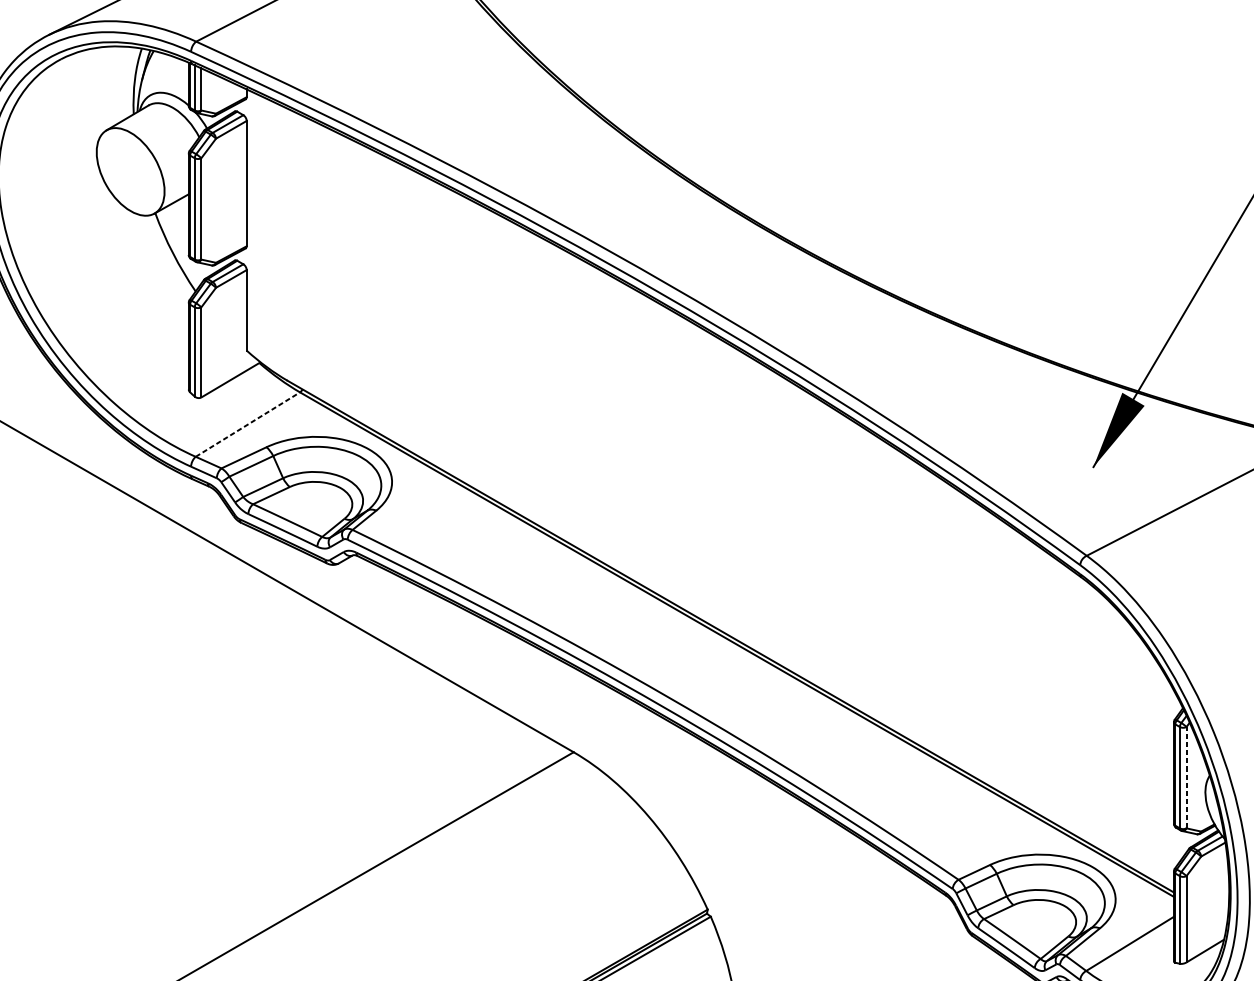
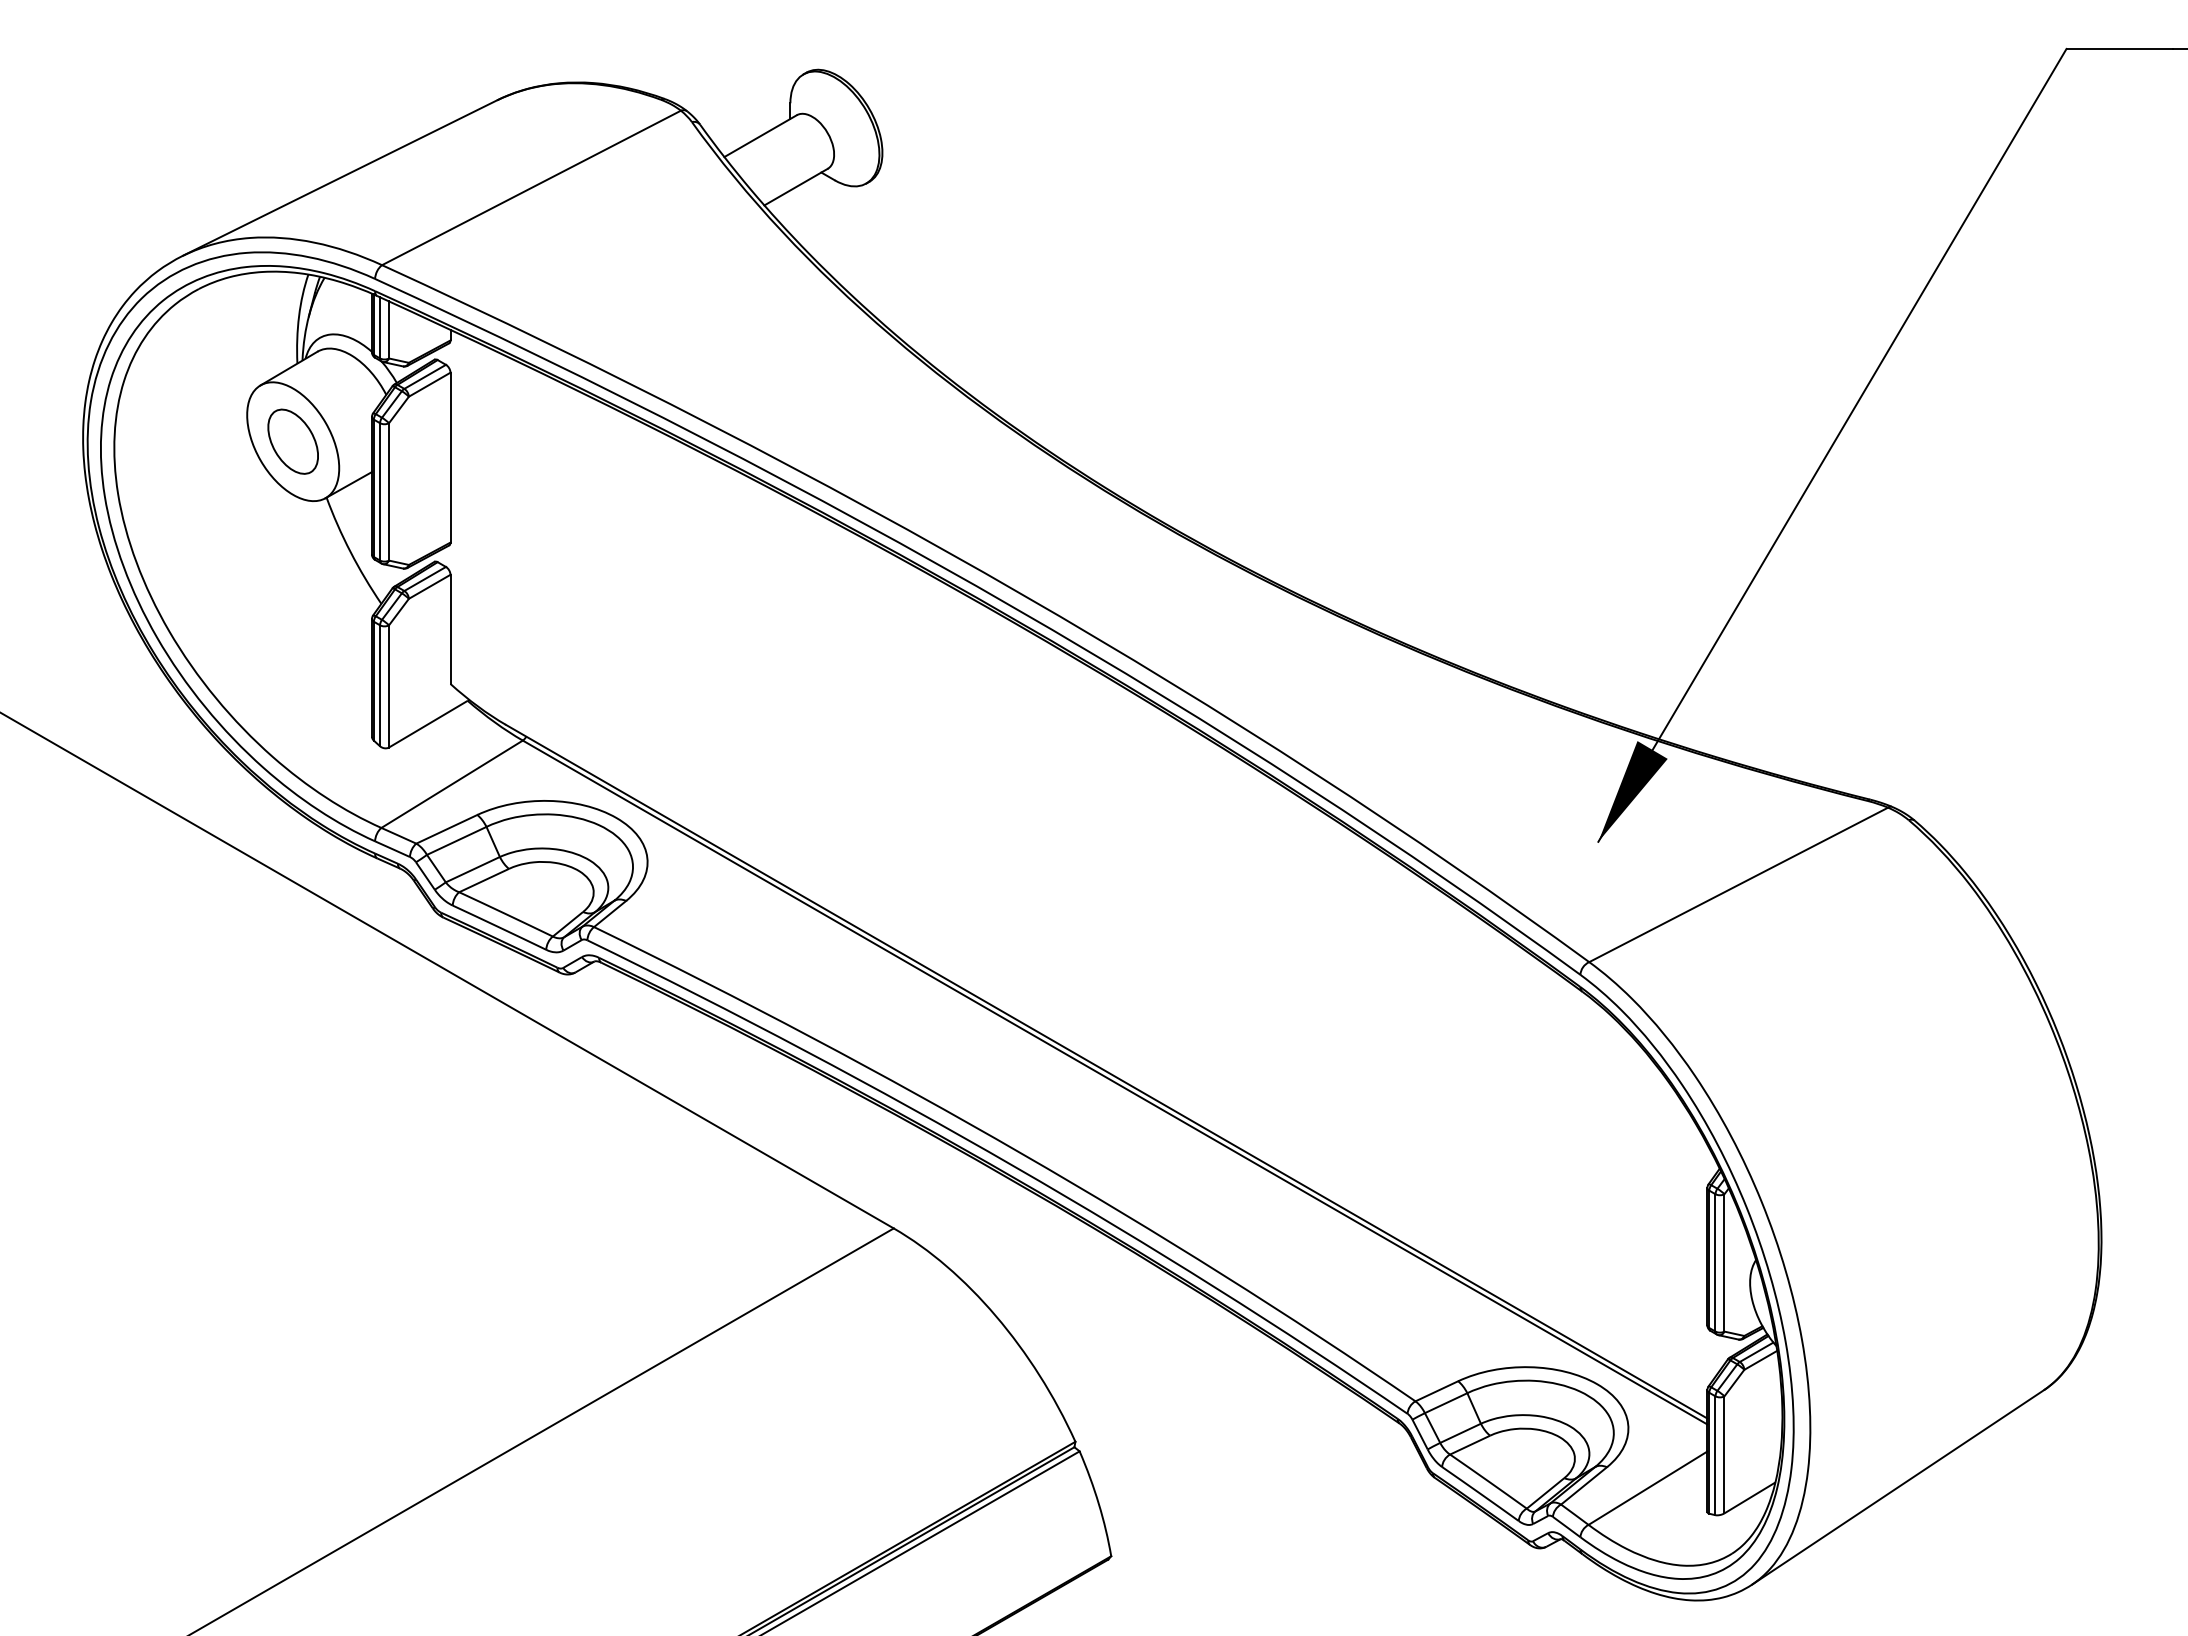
part: (130, 171) -> (292, 441), added
line: (248, 424) -> (452, 784), dashed -> solid
line: (1186, 777) -> (1724, 1262), dashed -> solid

